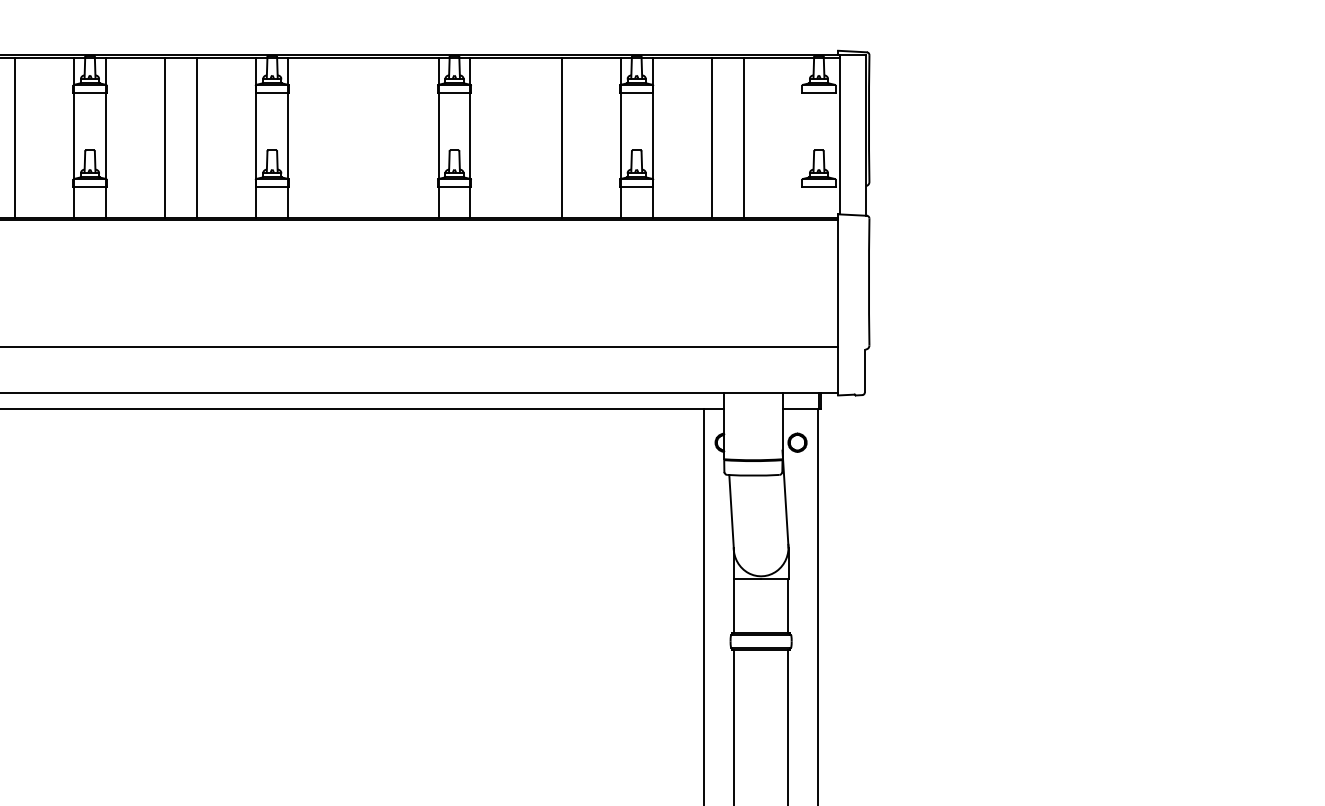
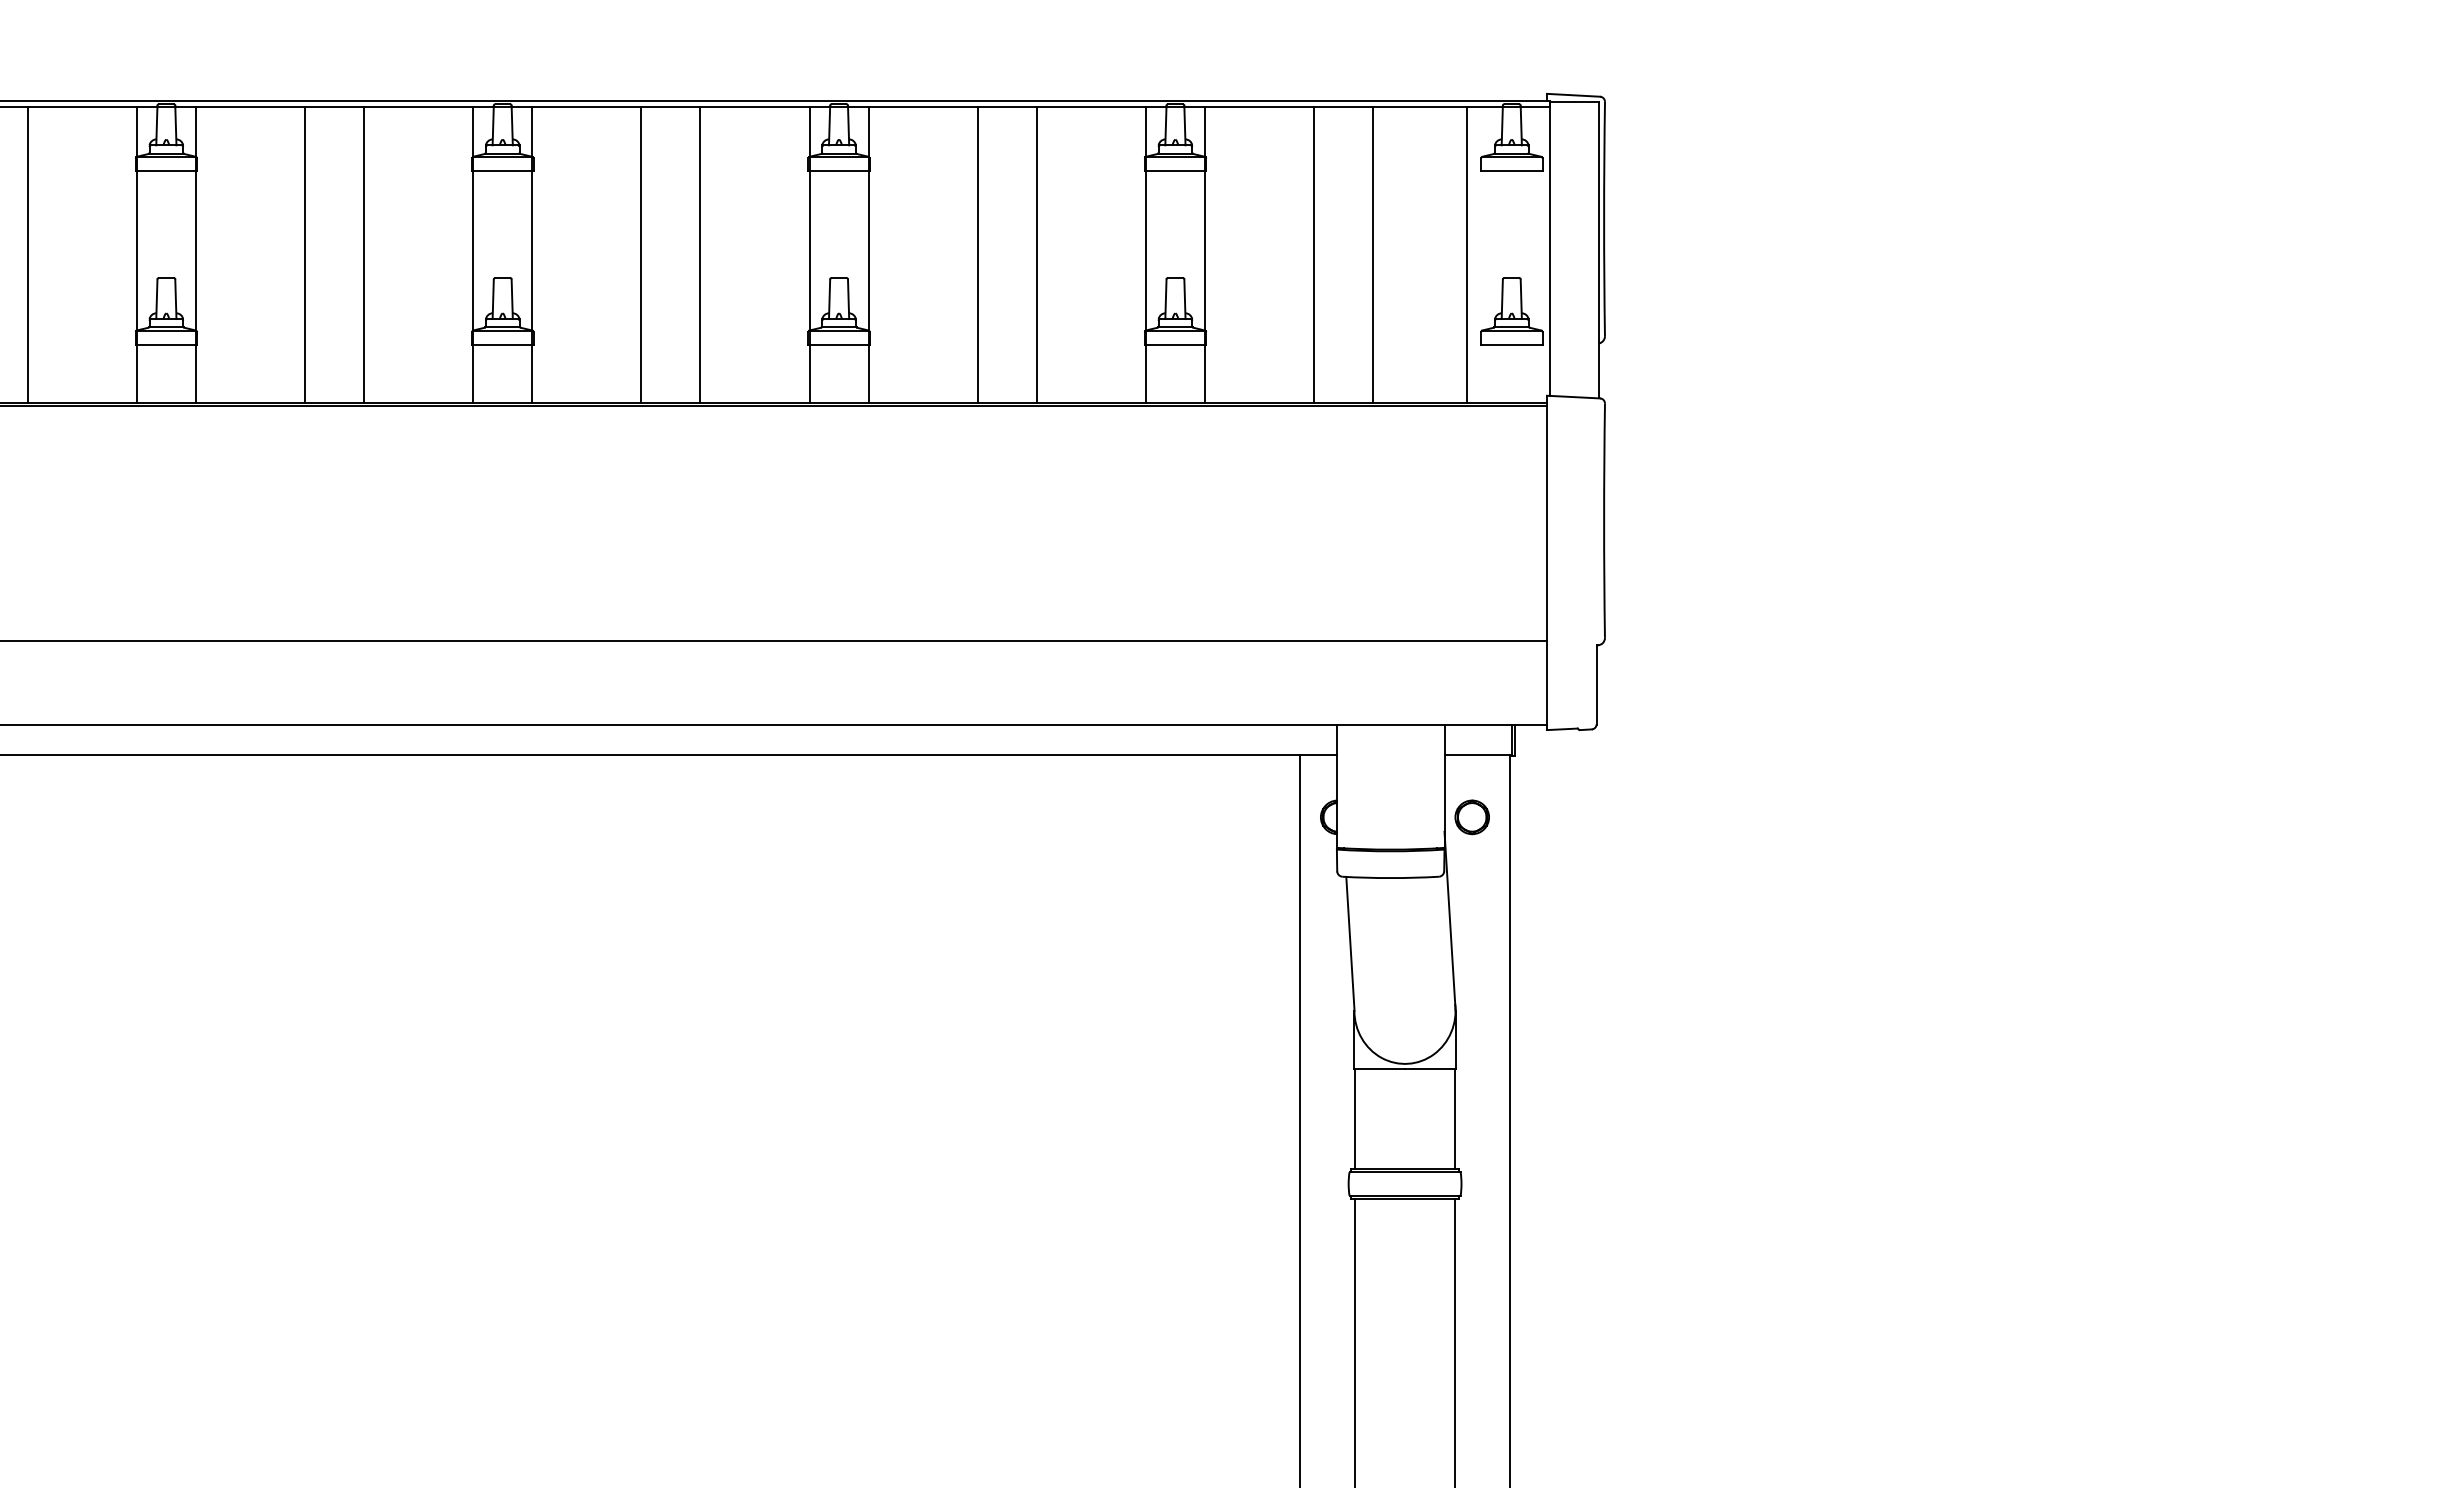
line: (347, 137) -> (641, 253), added
line: (379, 137) -> (700, 253), added
line: (529, 137) -> (977, 253), added
line: (794, 137) -> (1466, 253), added

